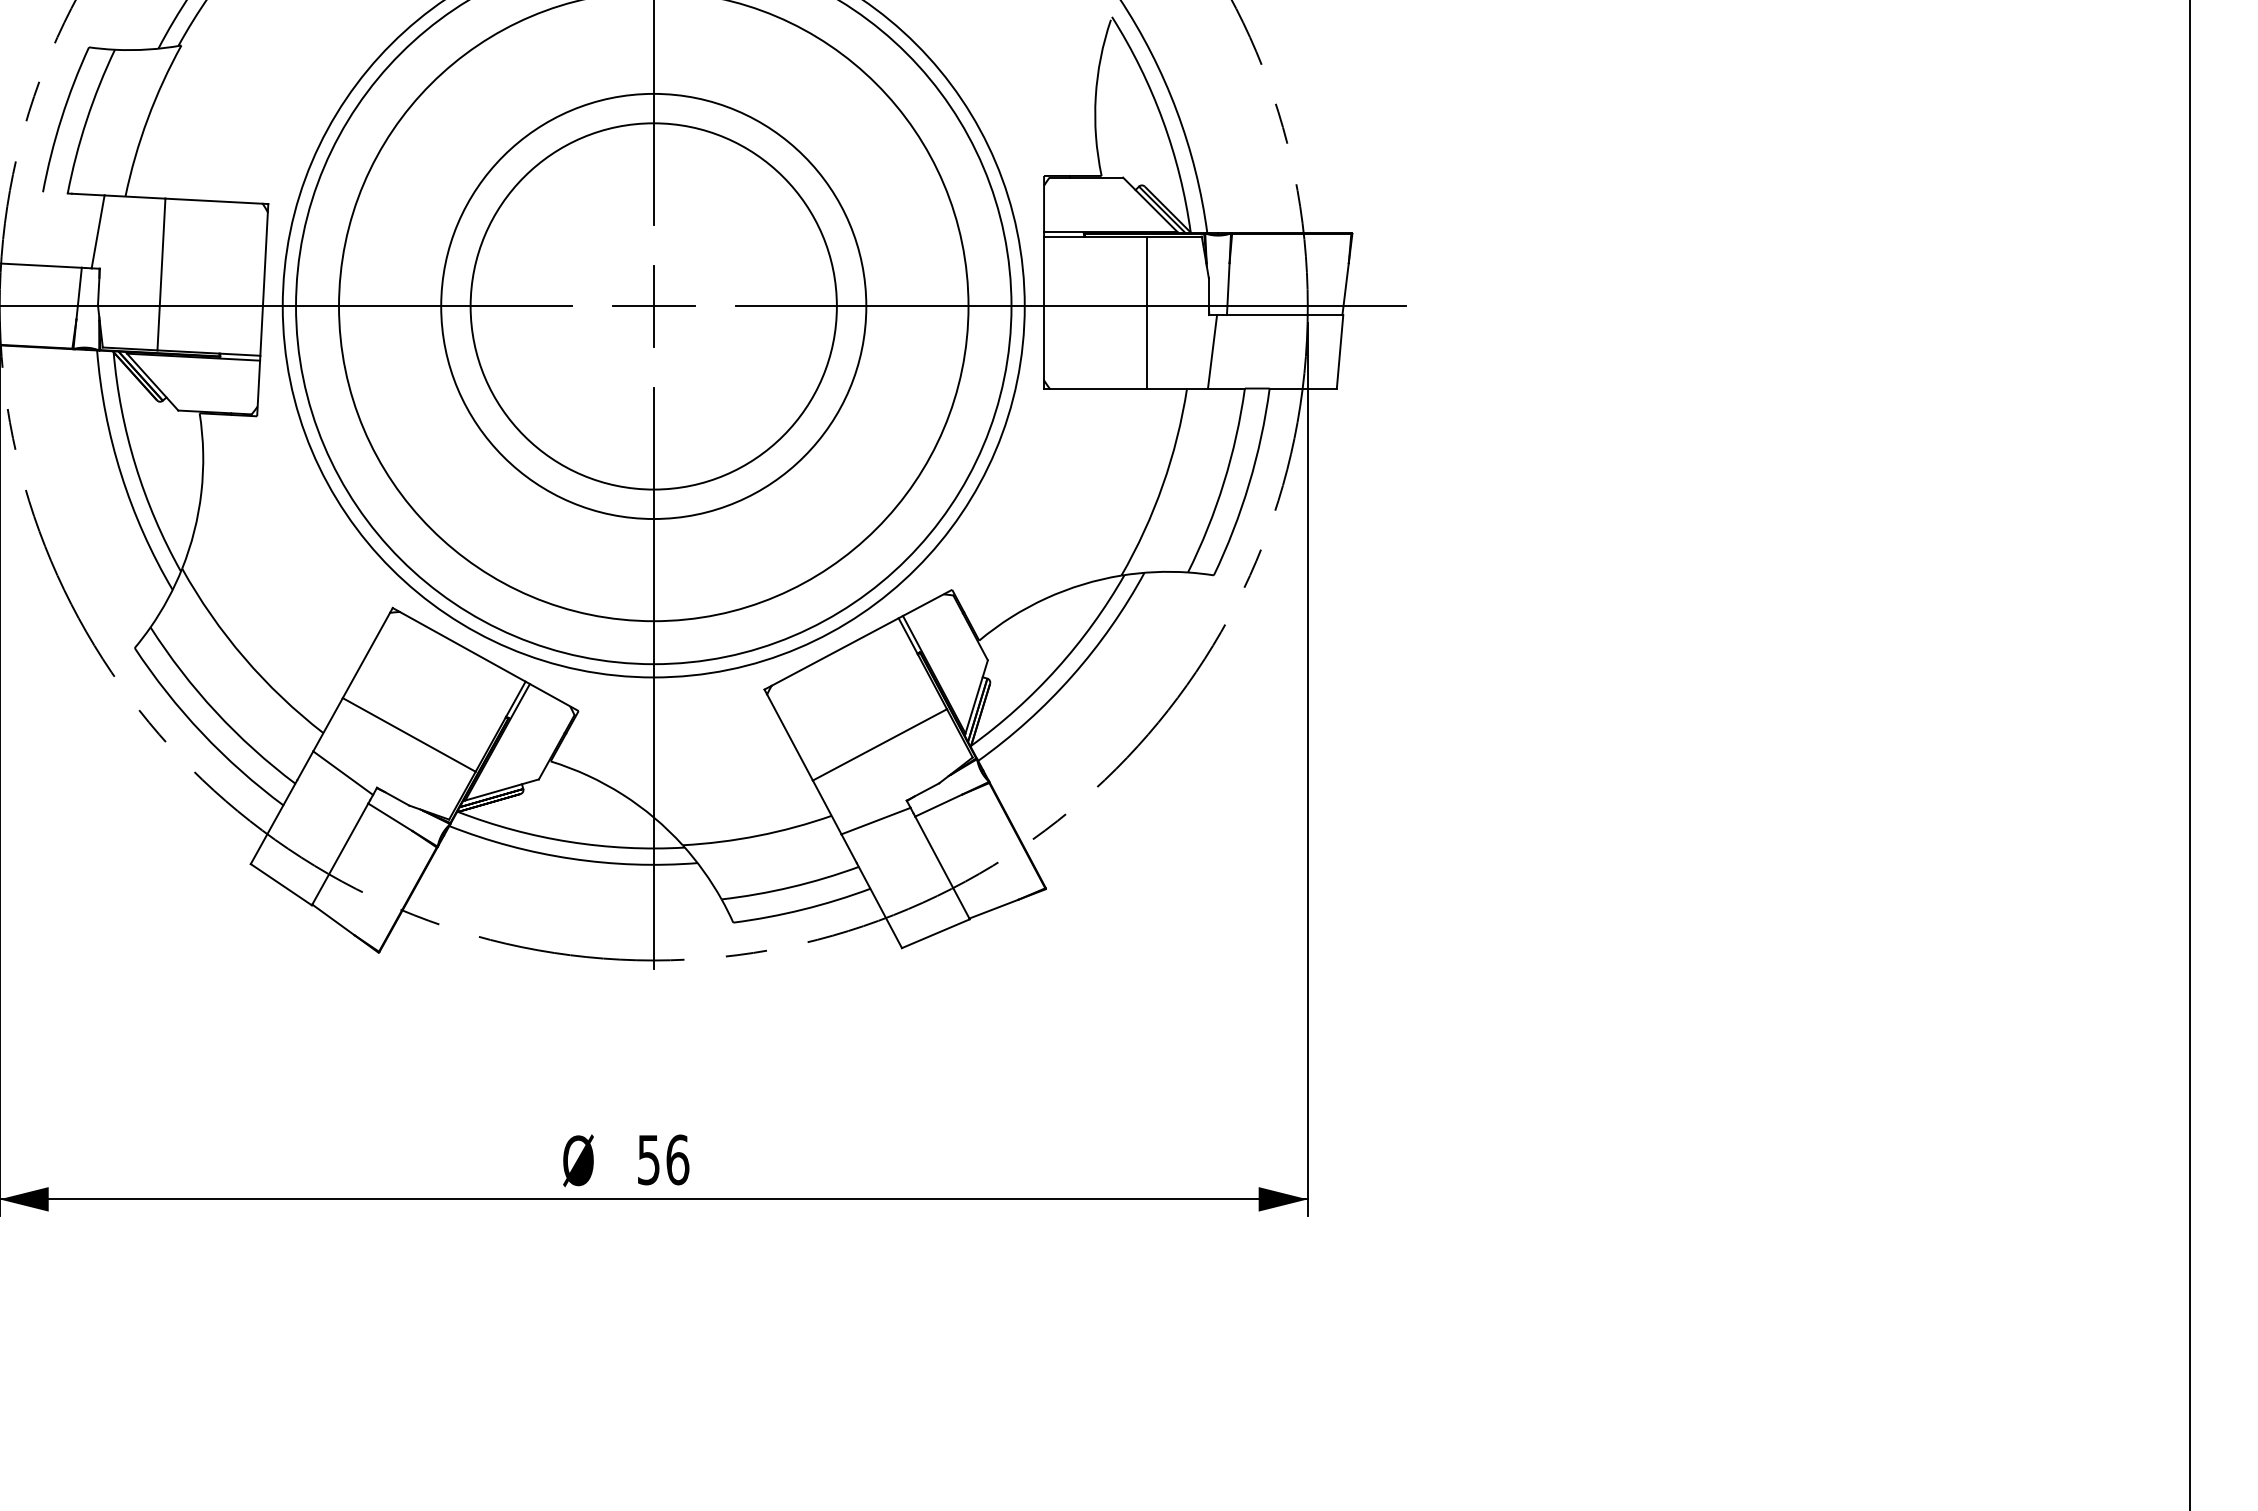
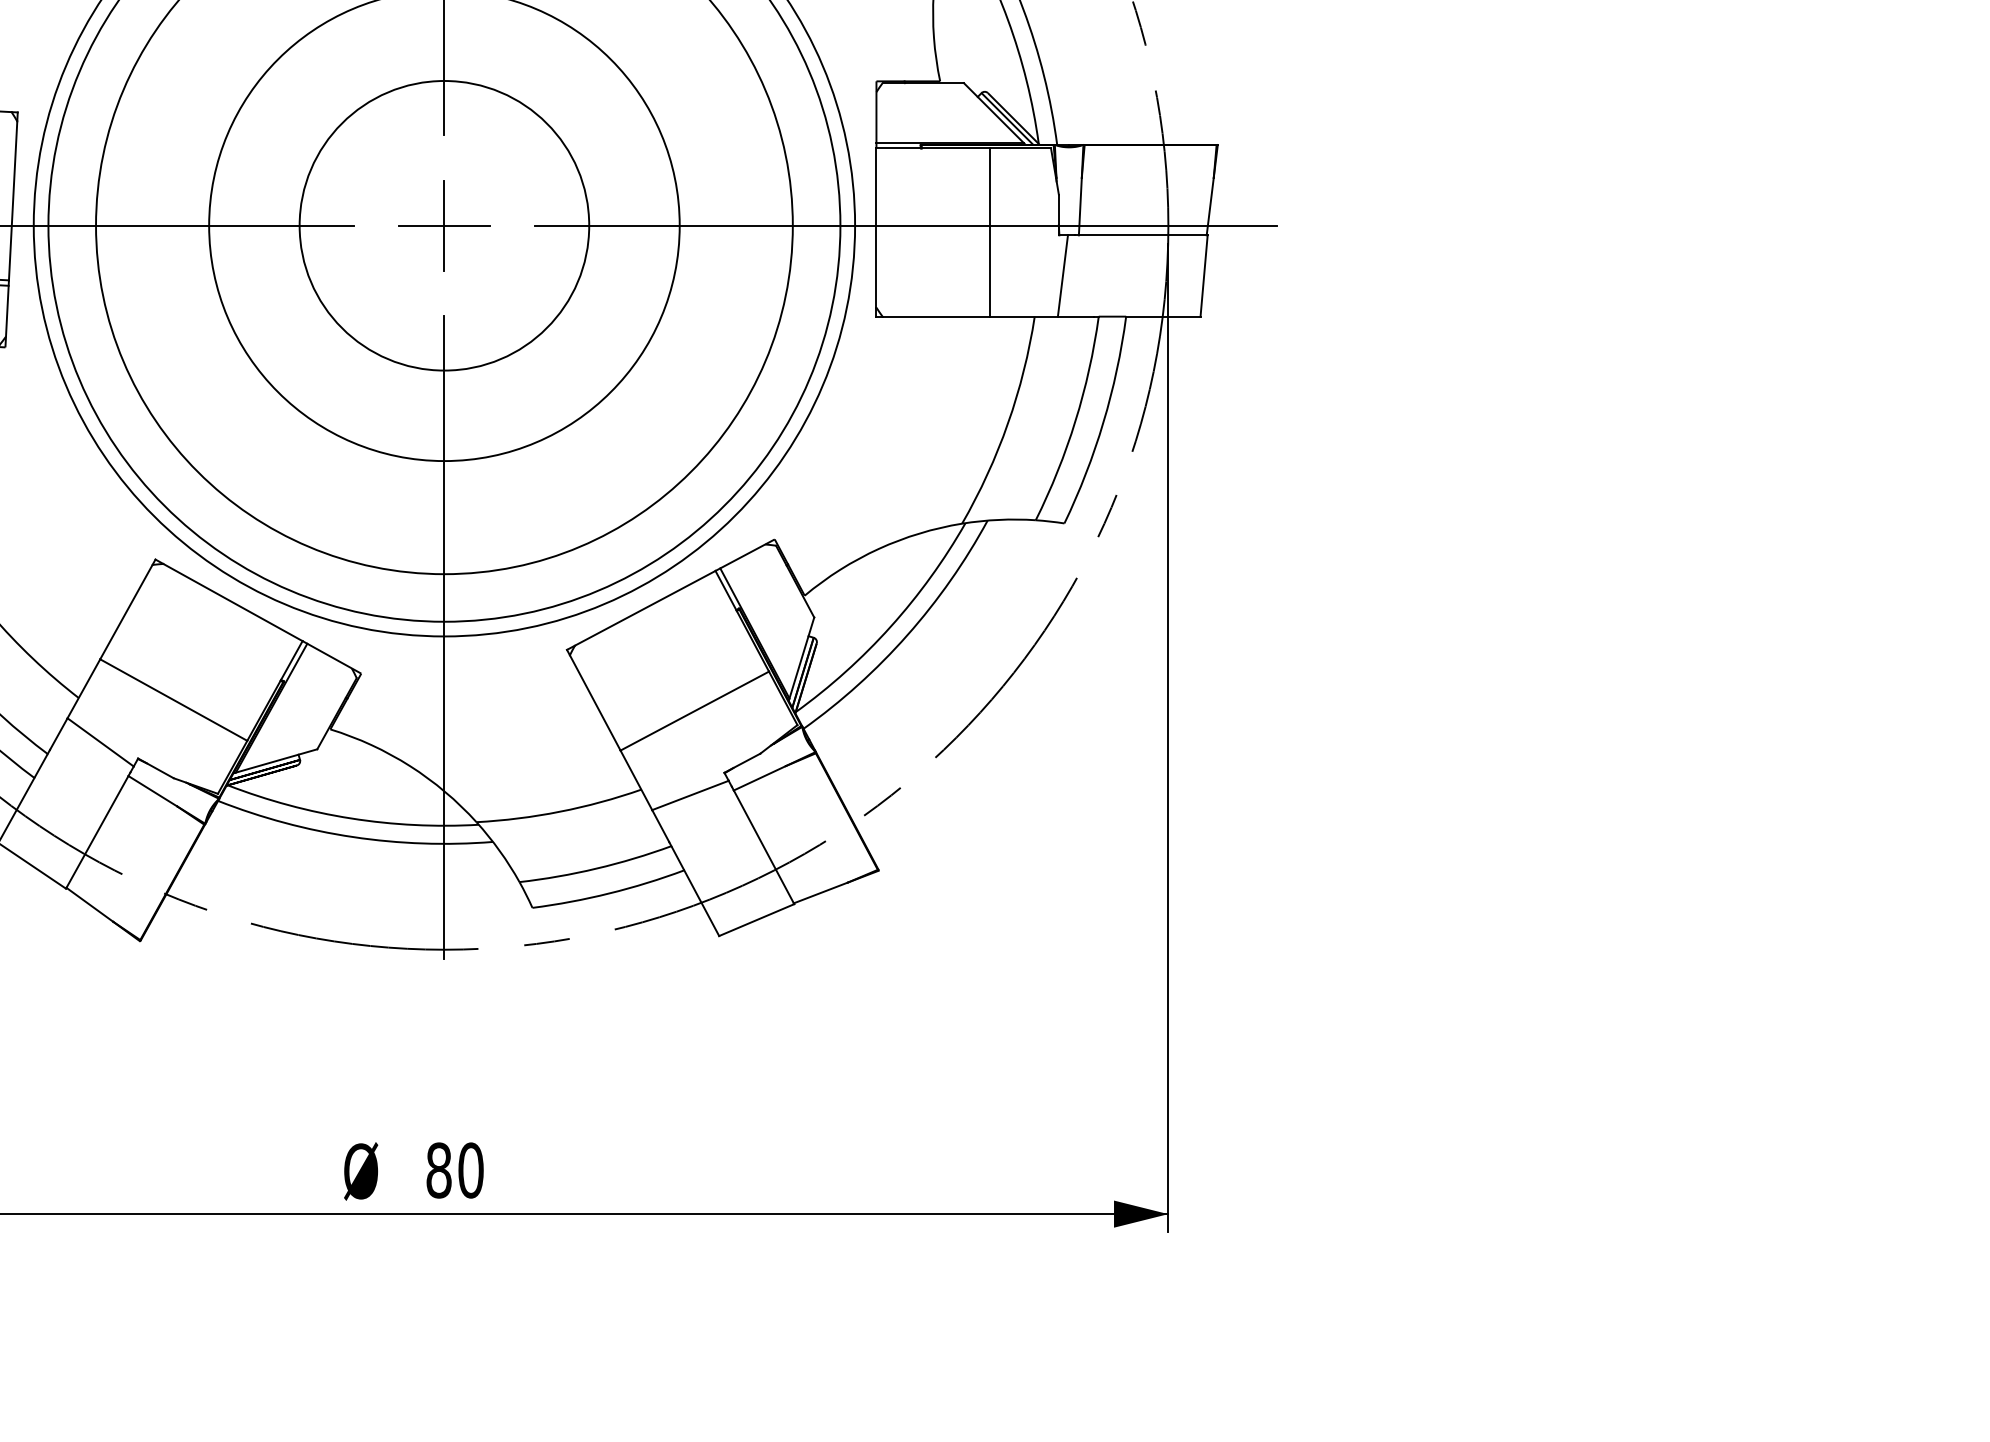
circle: (653, 306) -> (444, 225), size x0.71
text: (663, 1159) -> (455, 1170), 56 -> 80

